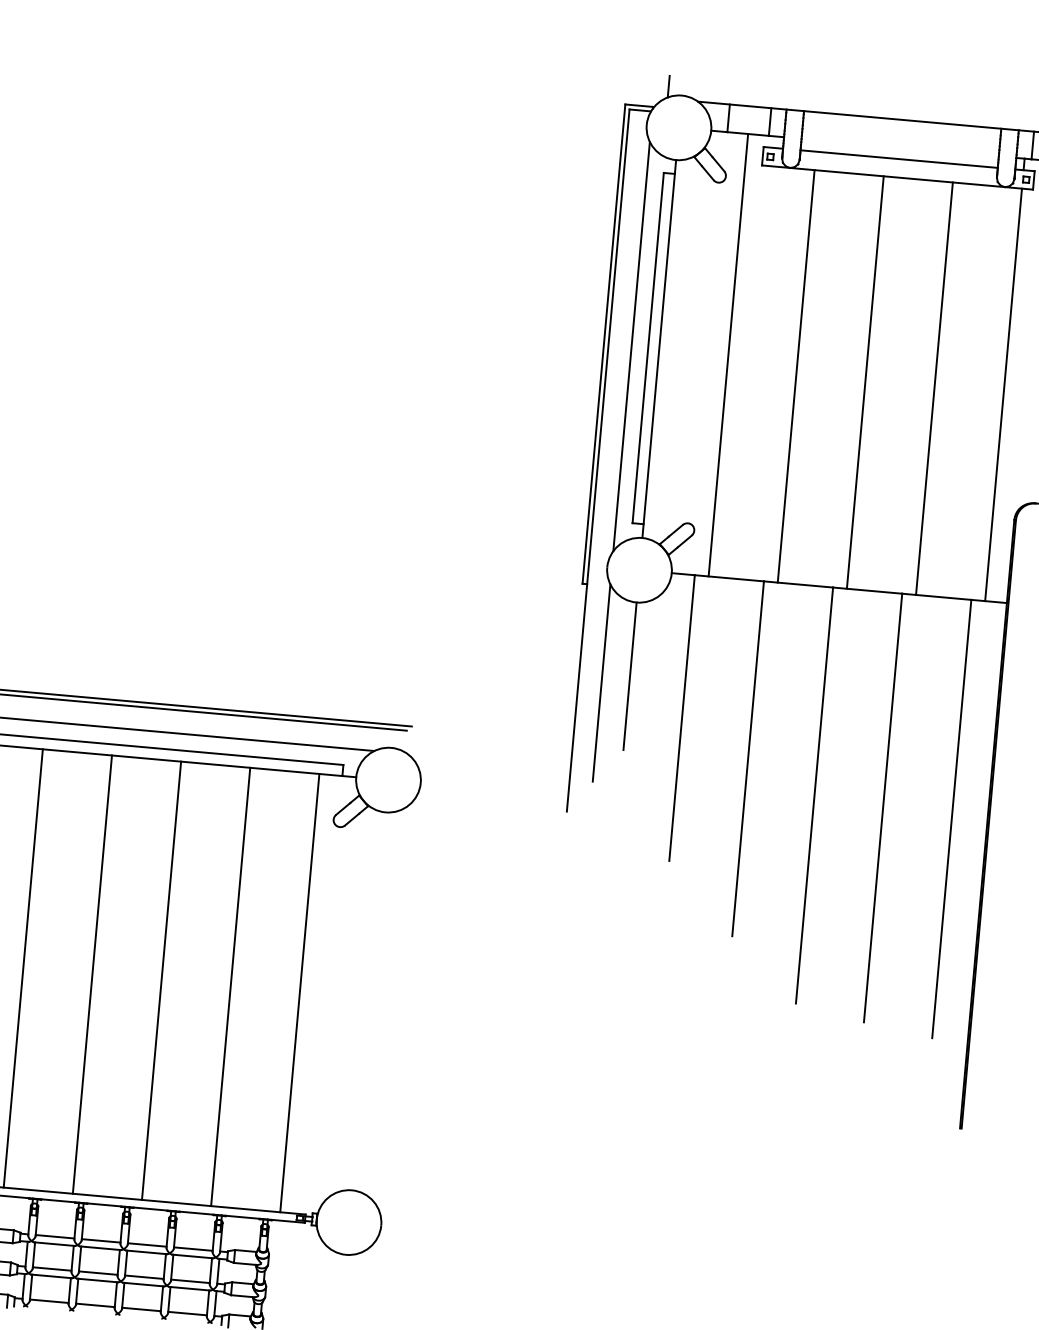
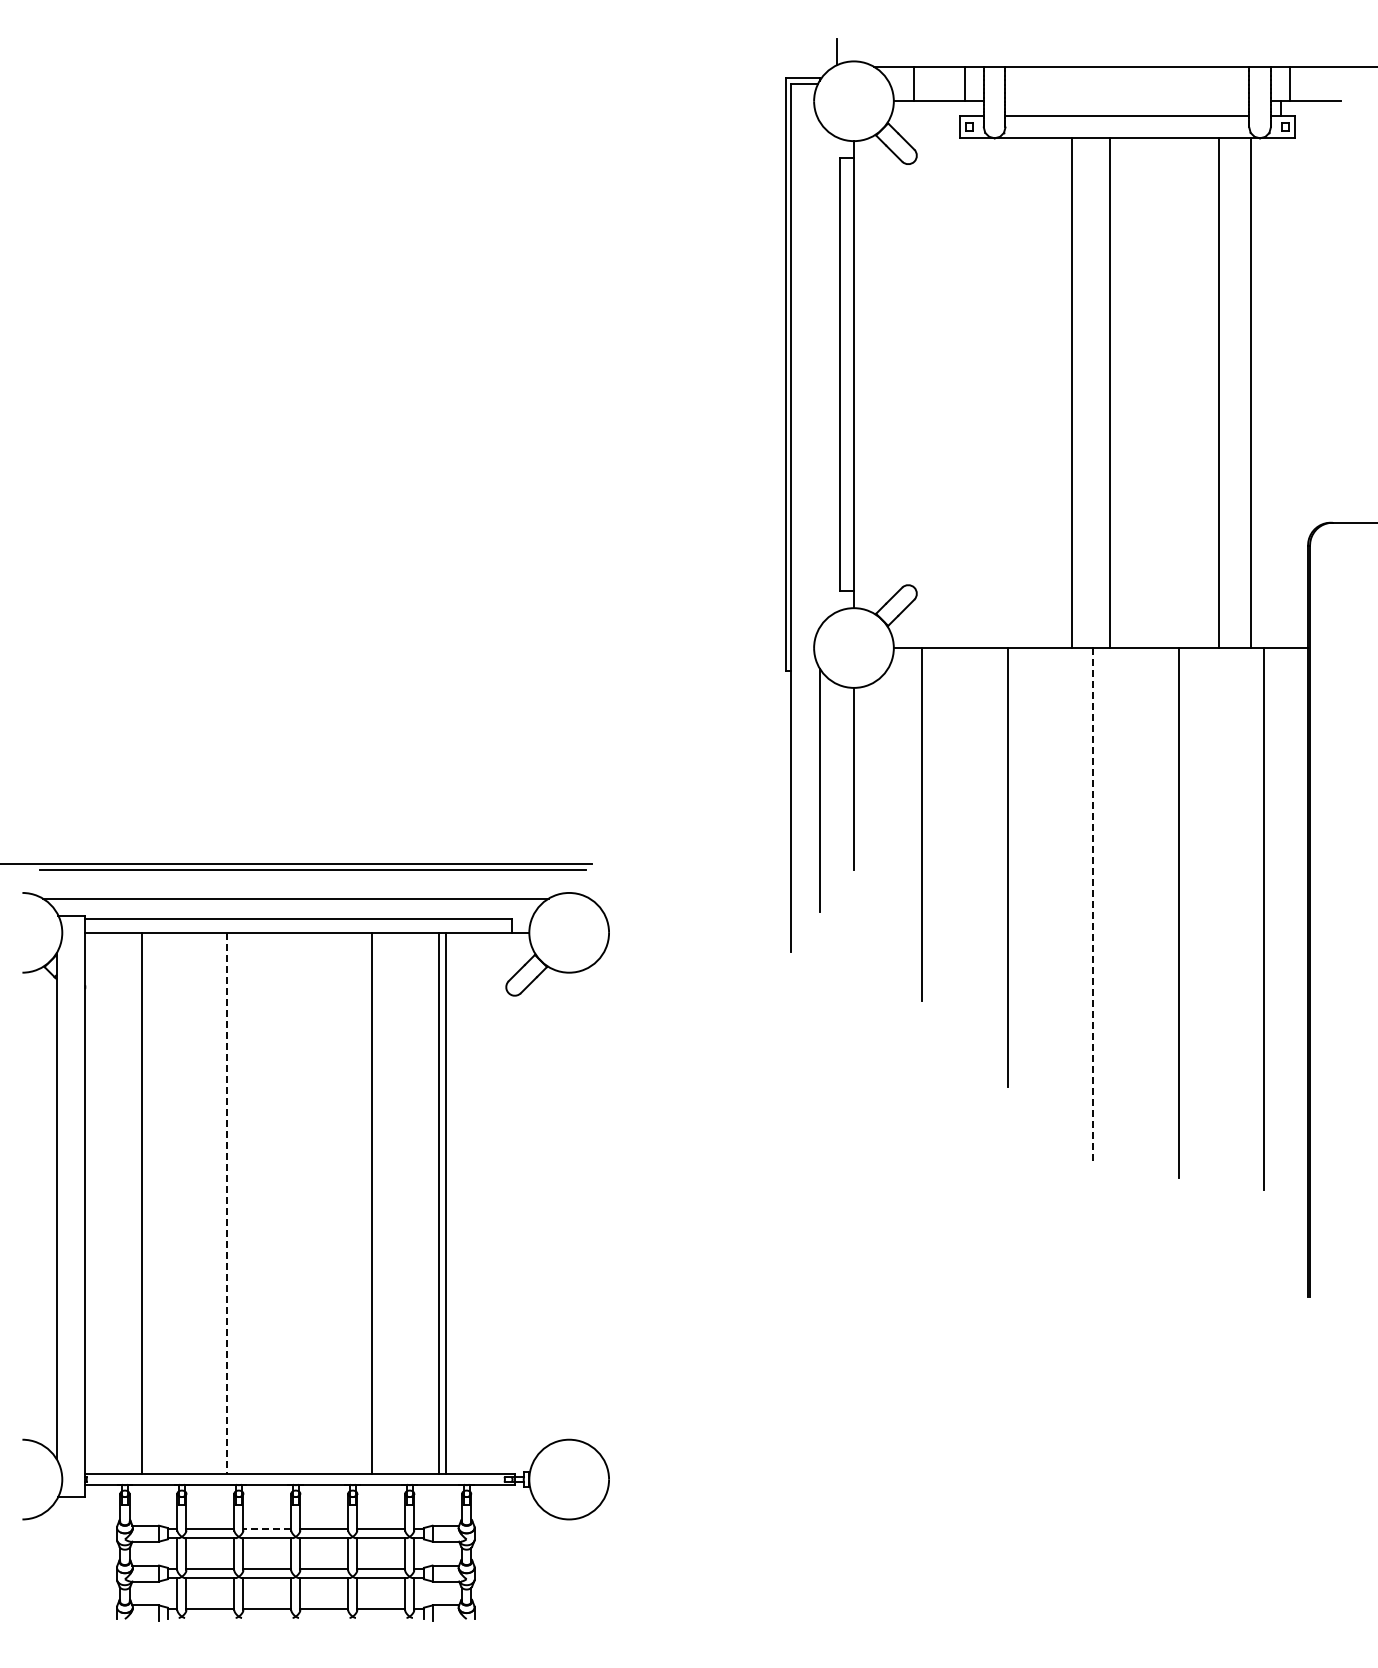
line: (631, 346) -> (819, 374), removed
line: (728, 355) -> (939, 374), removed
line: (795, 376) -> (1071, 393), moved
line: (934, 388) -> (1250, 393), moved
line: (1003, 395) -> (1219, 393), moved
line: (814, 795) -> (1093, 905), solid -> dashed
line: (92, 974) -> (227, 1203), solid -> dashed
line: (161, 980) -> (371, 1203), moved
line: (230, 986) -> (446, 1203), moved
line: (299, 992) -> (438, 1203), moved
line: (101, 1241) -> (267, 1529), solid -> dashed

